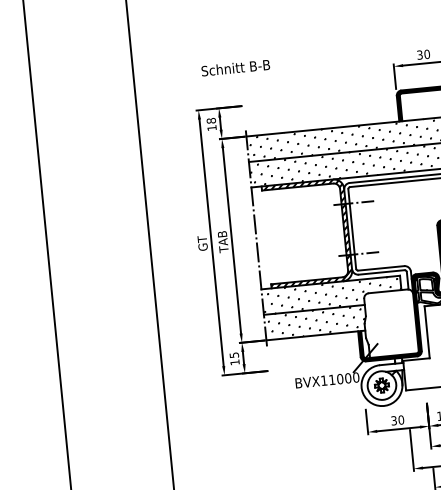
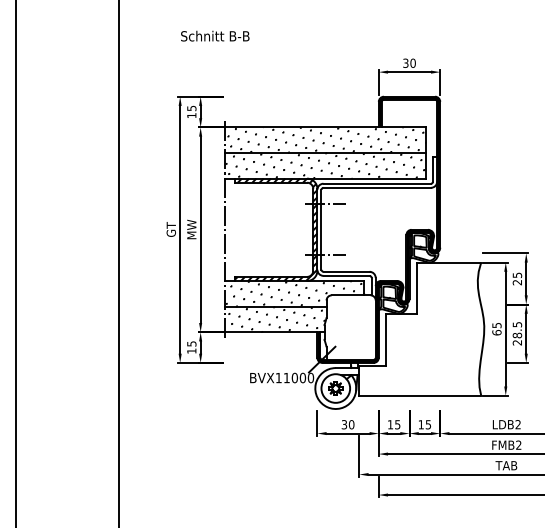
text: (235, 67) -> (215, 35), moved
text: (211, 120) -> (191, 108), 18 -> 15
text: (222, 241) -> (191, 229), TAB -> MW

